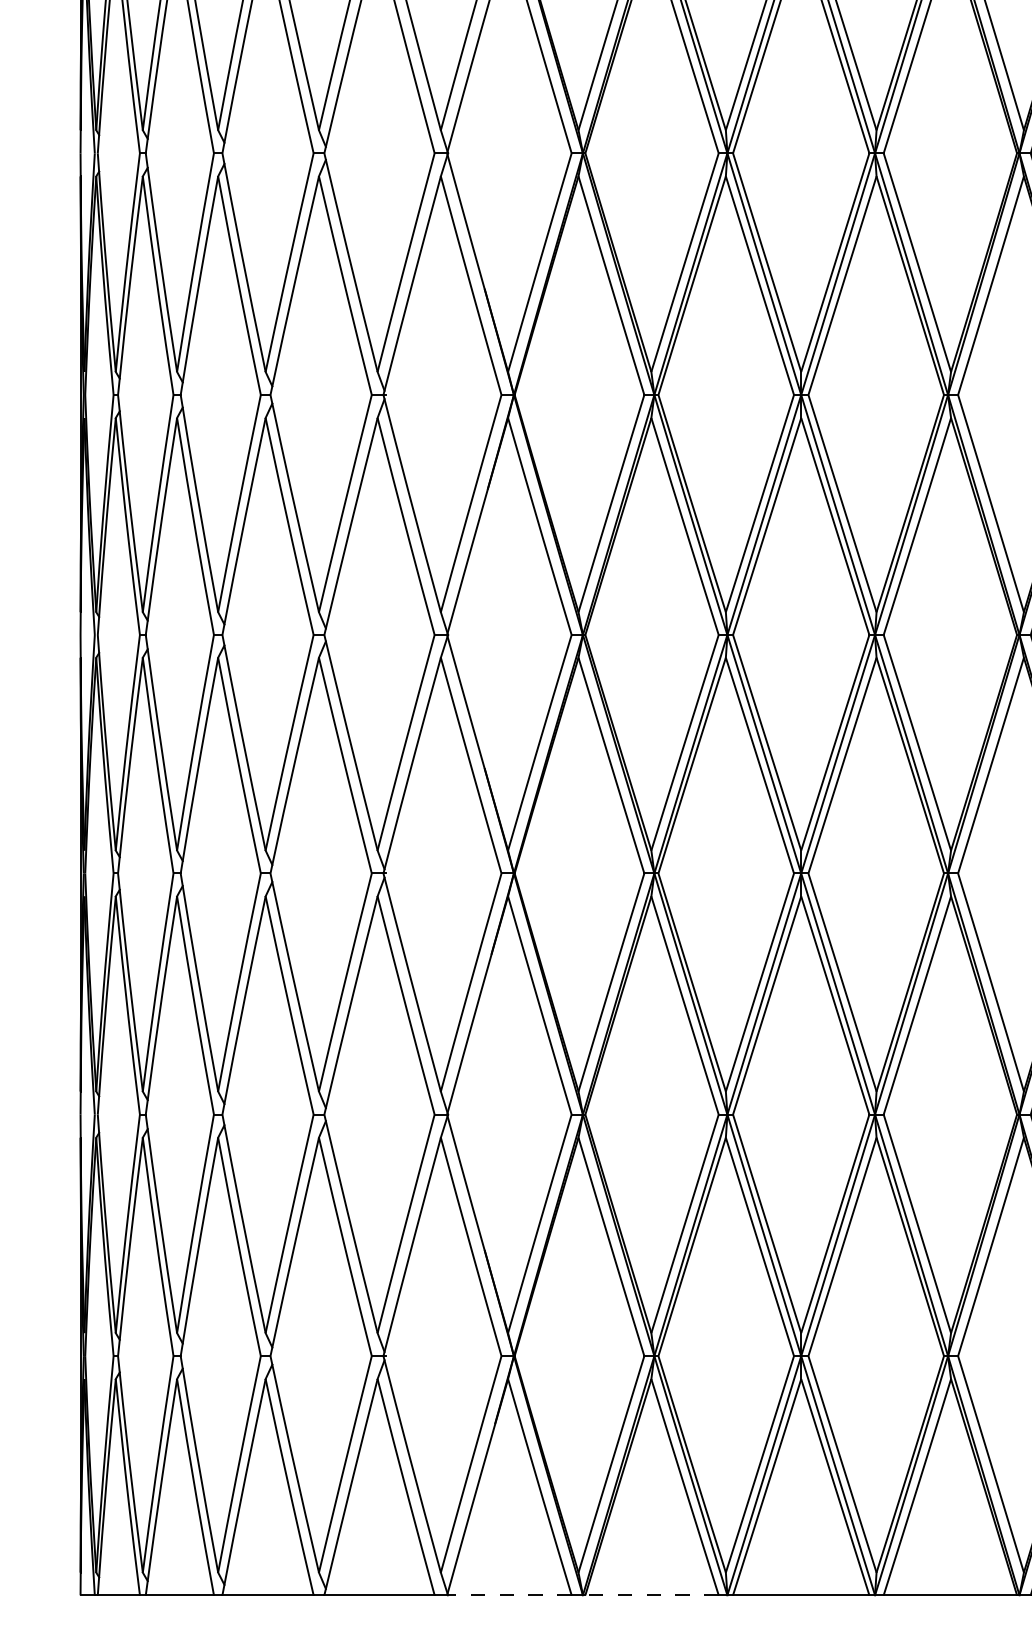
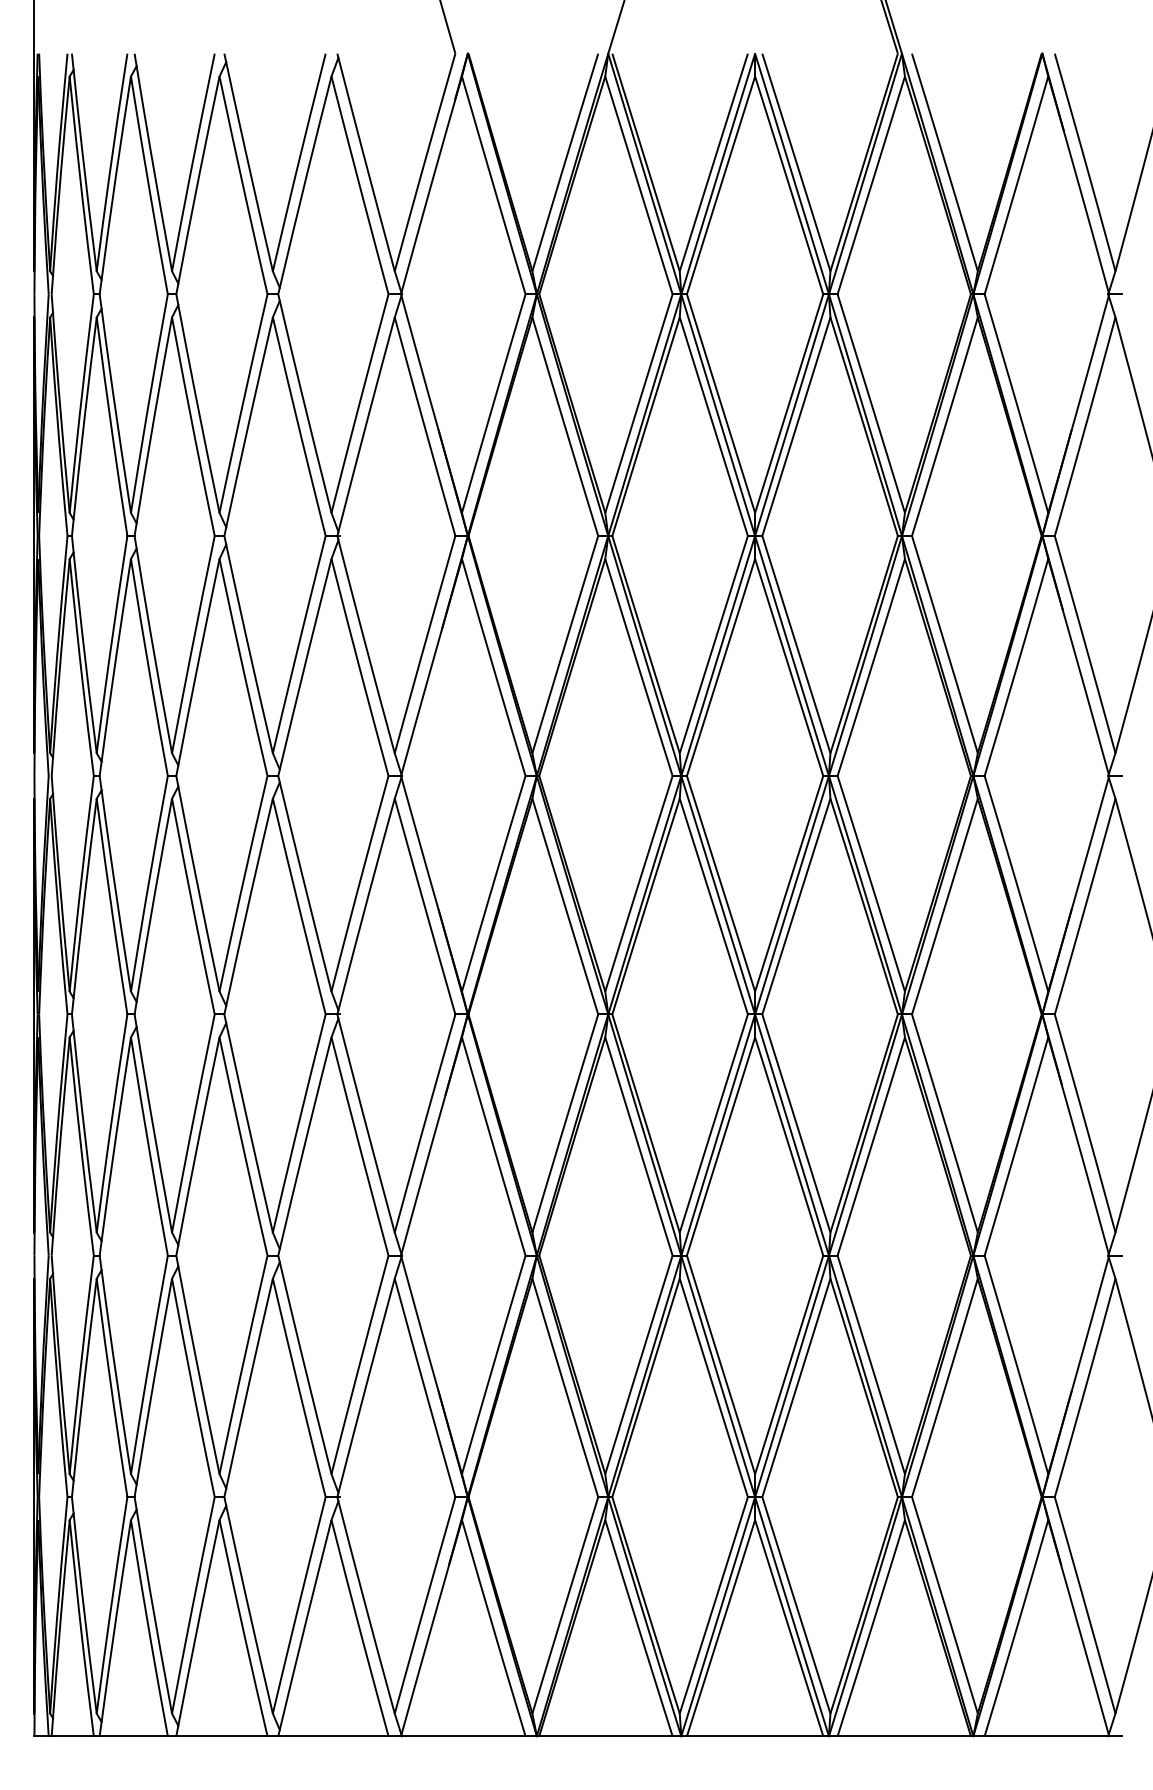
line: (508, 1595) -> (462, 1736), dashed -> solid
line: (651, 1595) -> (605, 1736), dashed -> solid

